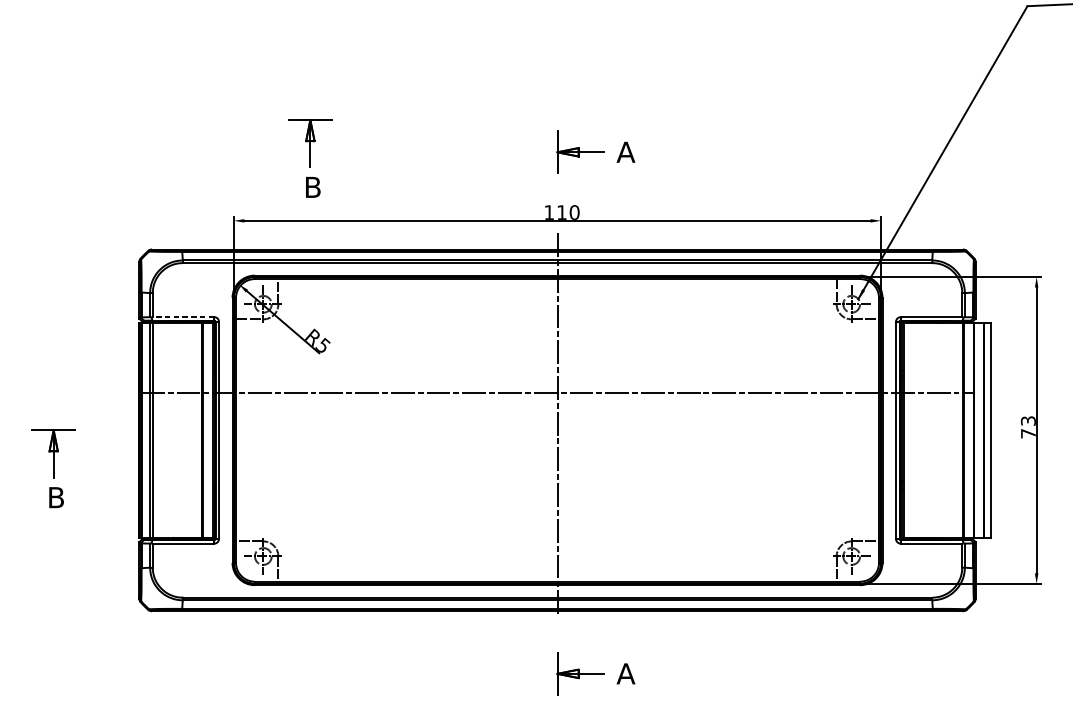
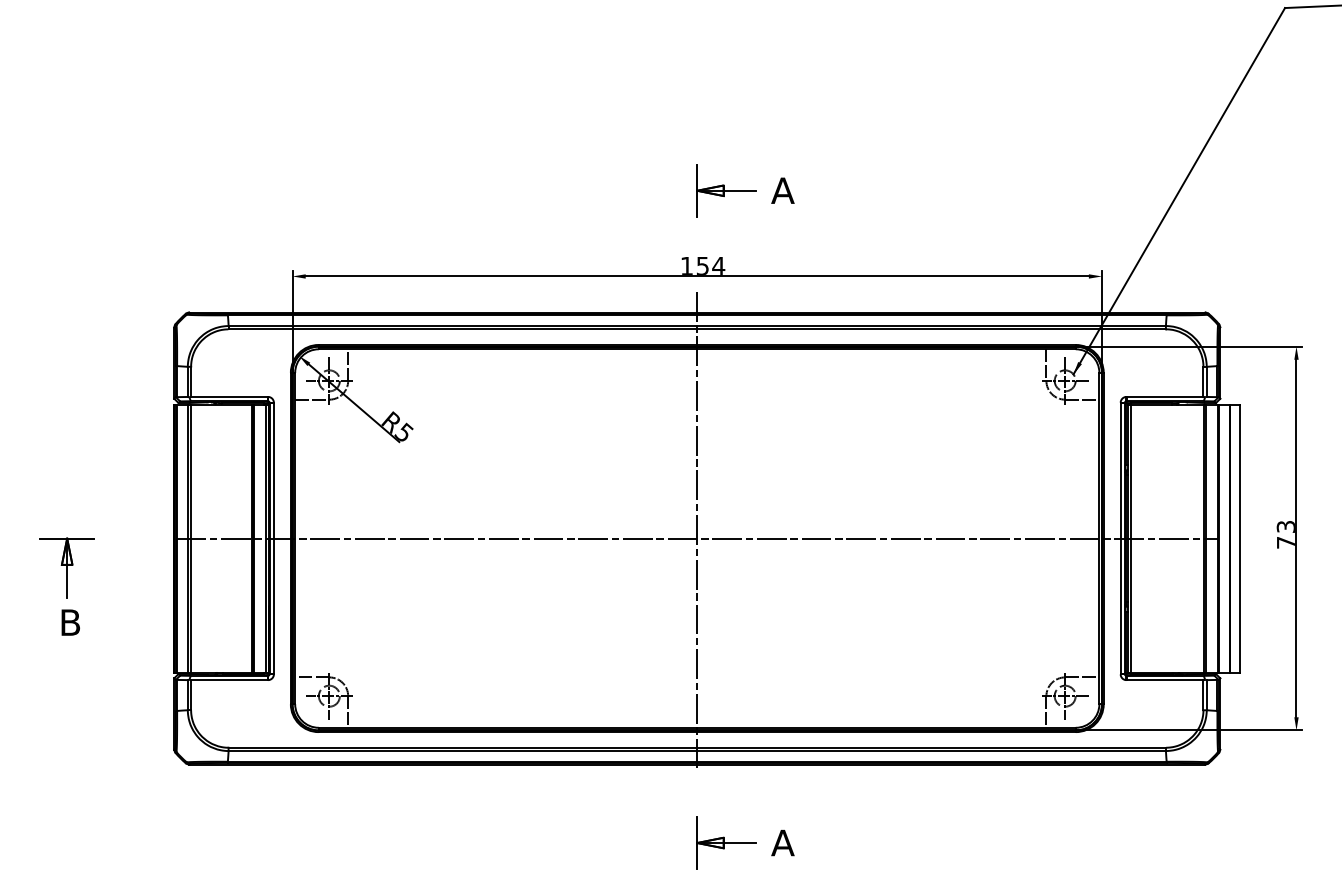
part: (309, 158) -> (387, 198), removed
text: (568, 212) -> (710, 265), 110 -> 154
line: (183, 316) -> (229, 396), dashed -> solid
line: (557, 392) -> (697, 538), moved

